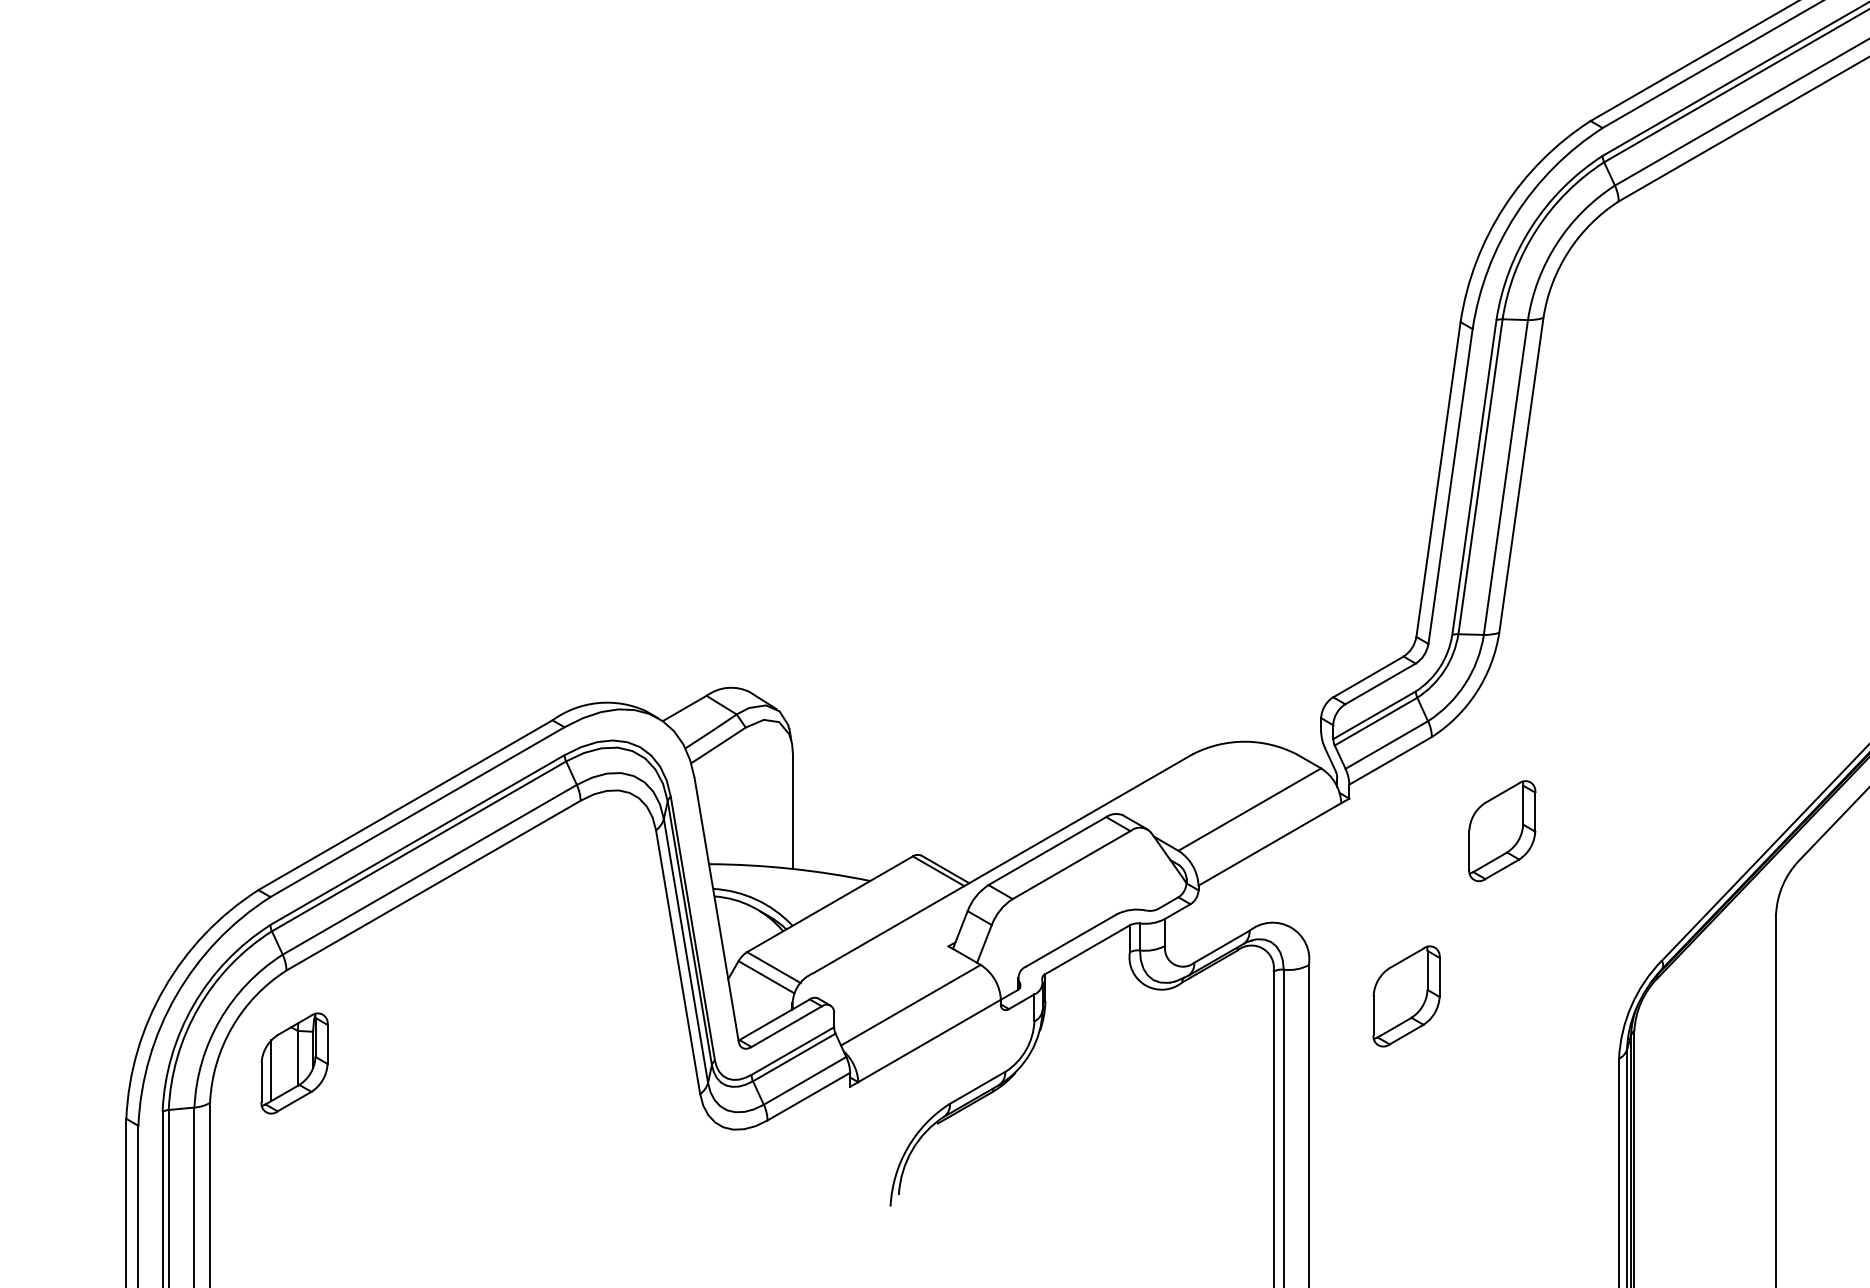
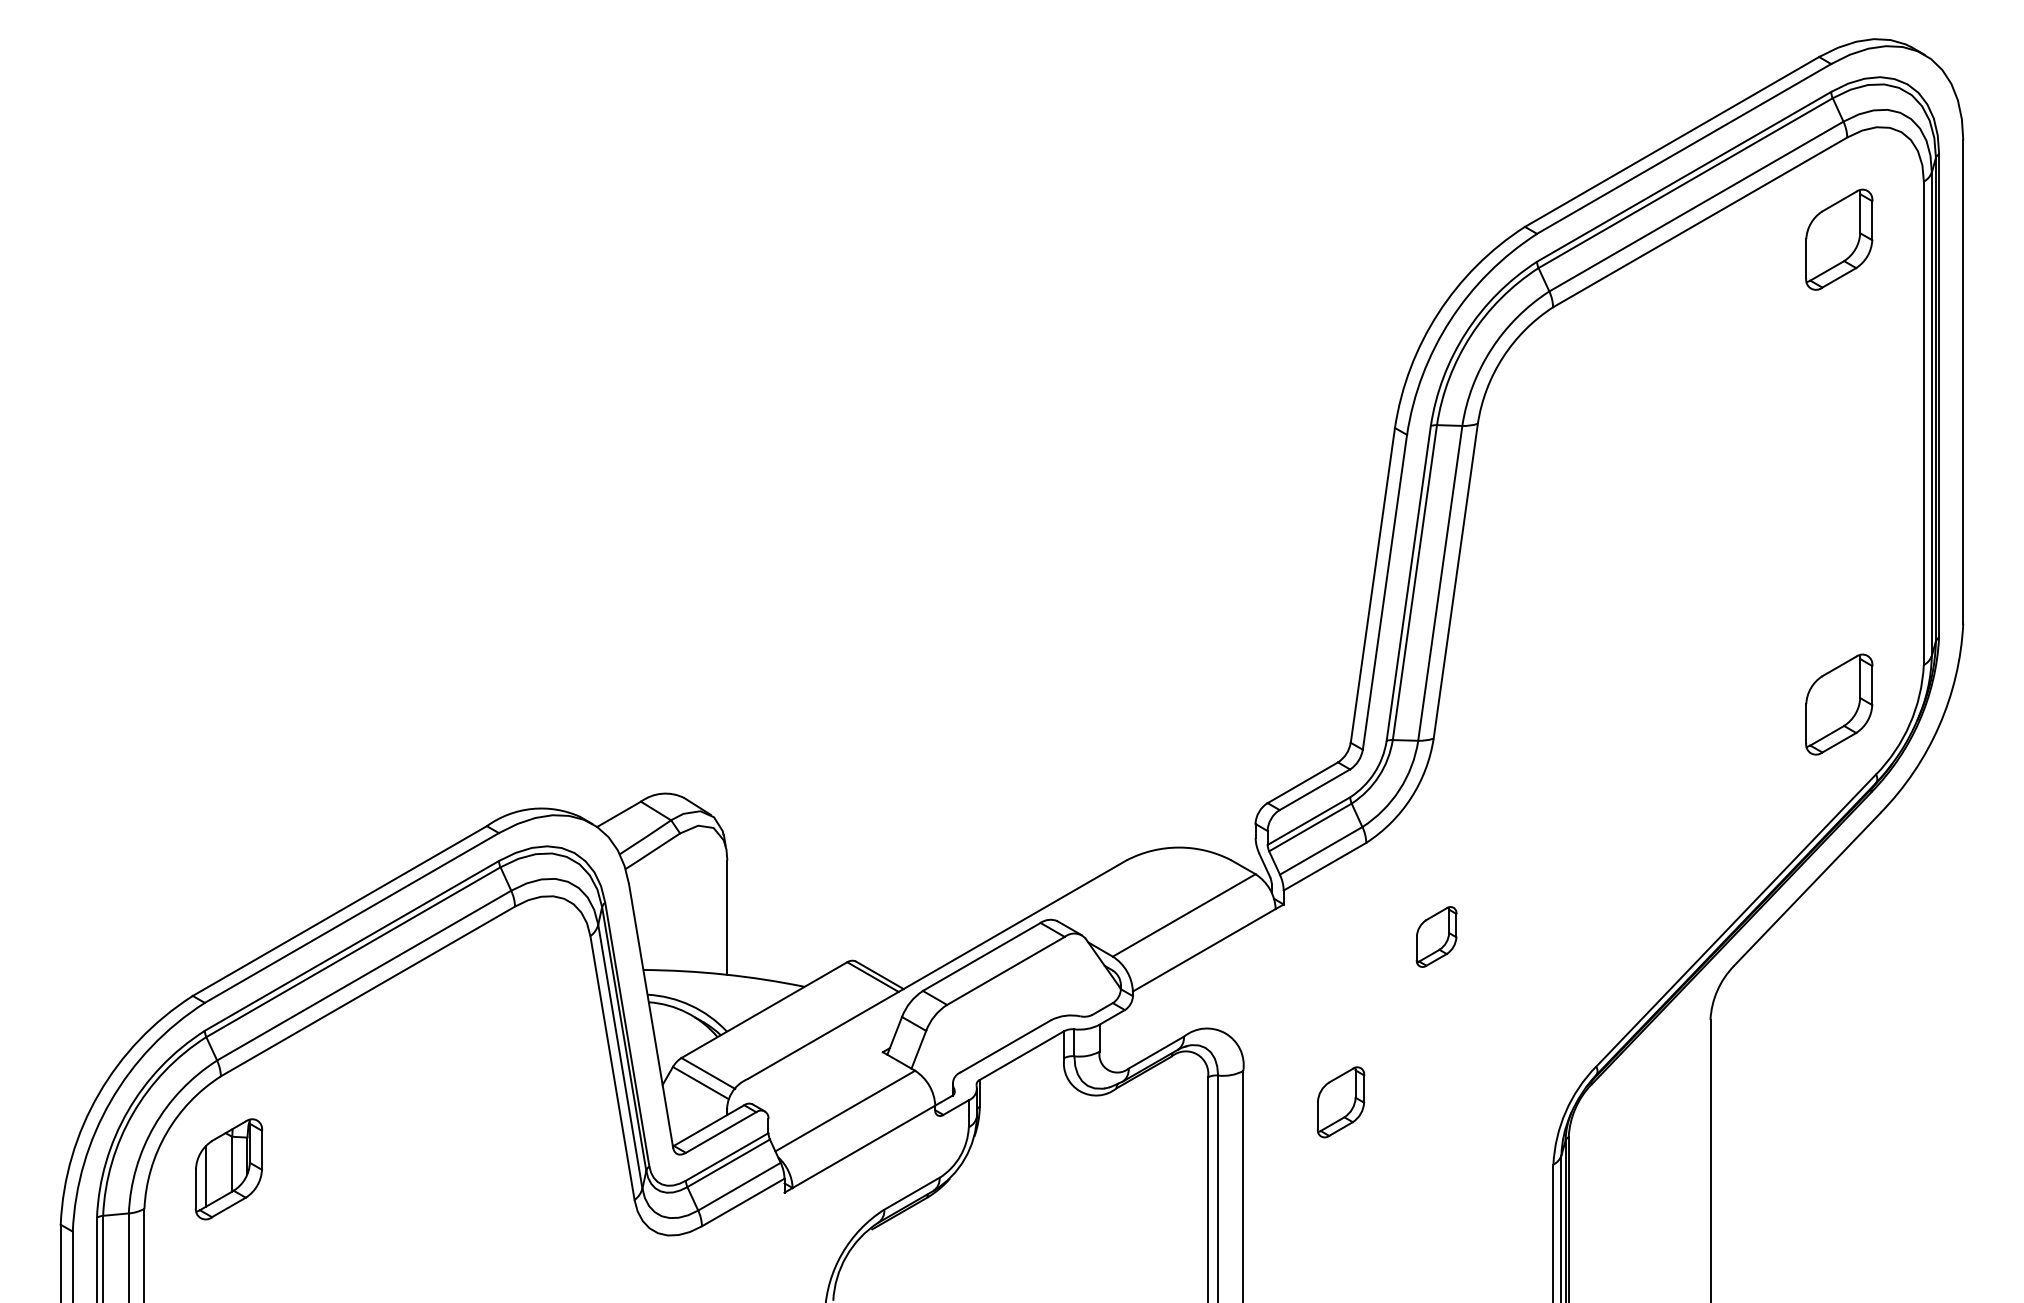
part: (1502, 830) -> (1436, 936), size x0.6
part: (1406, 996) -> (1340, 1102), size x0.7

